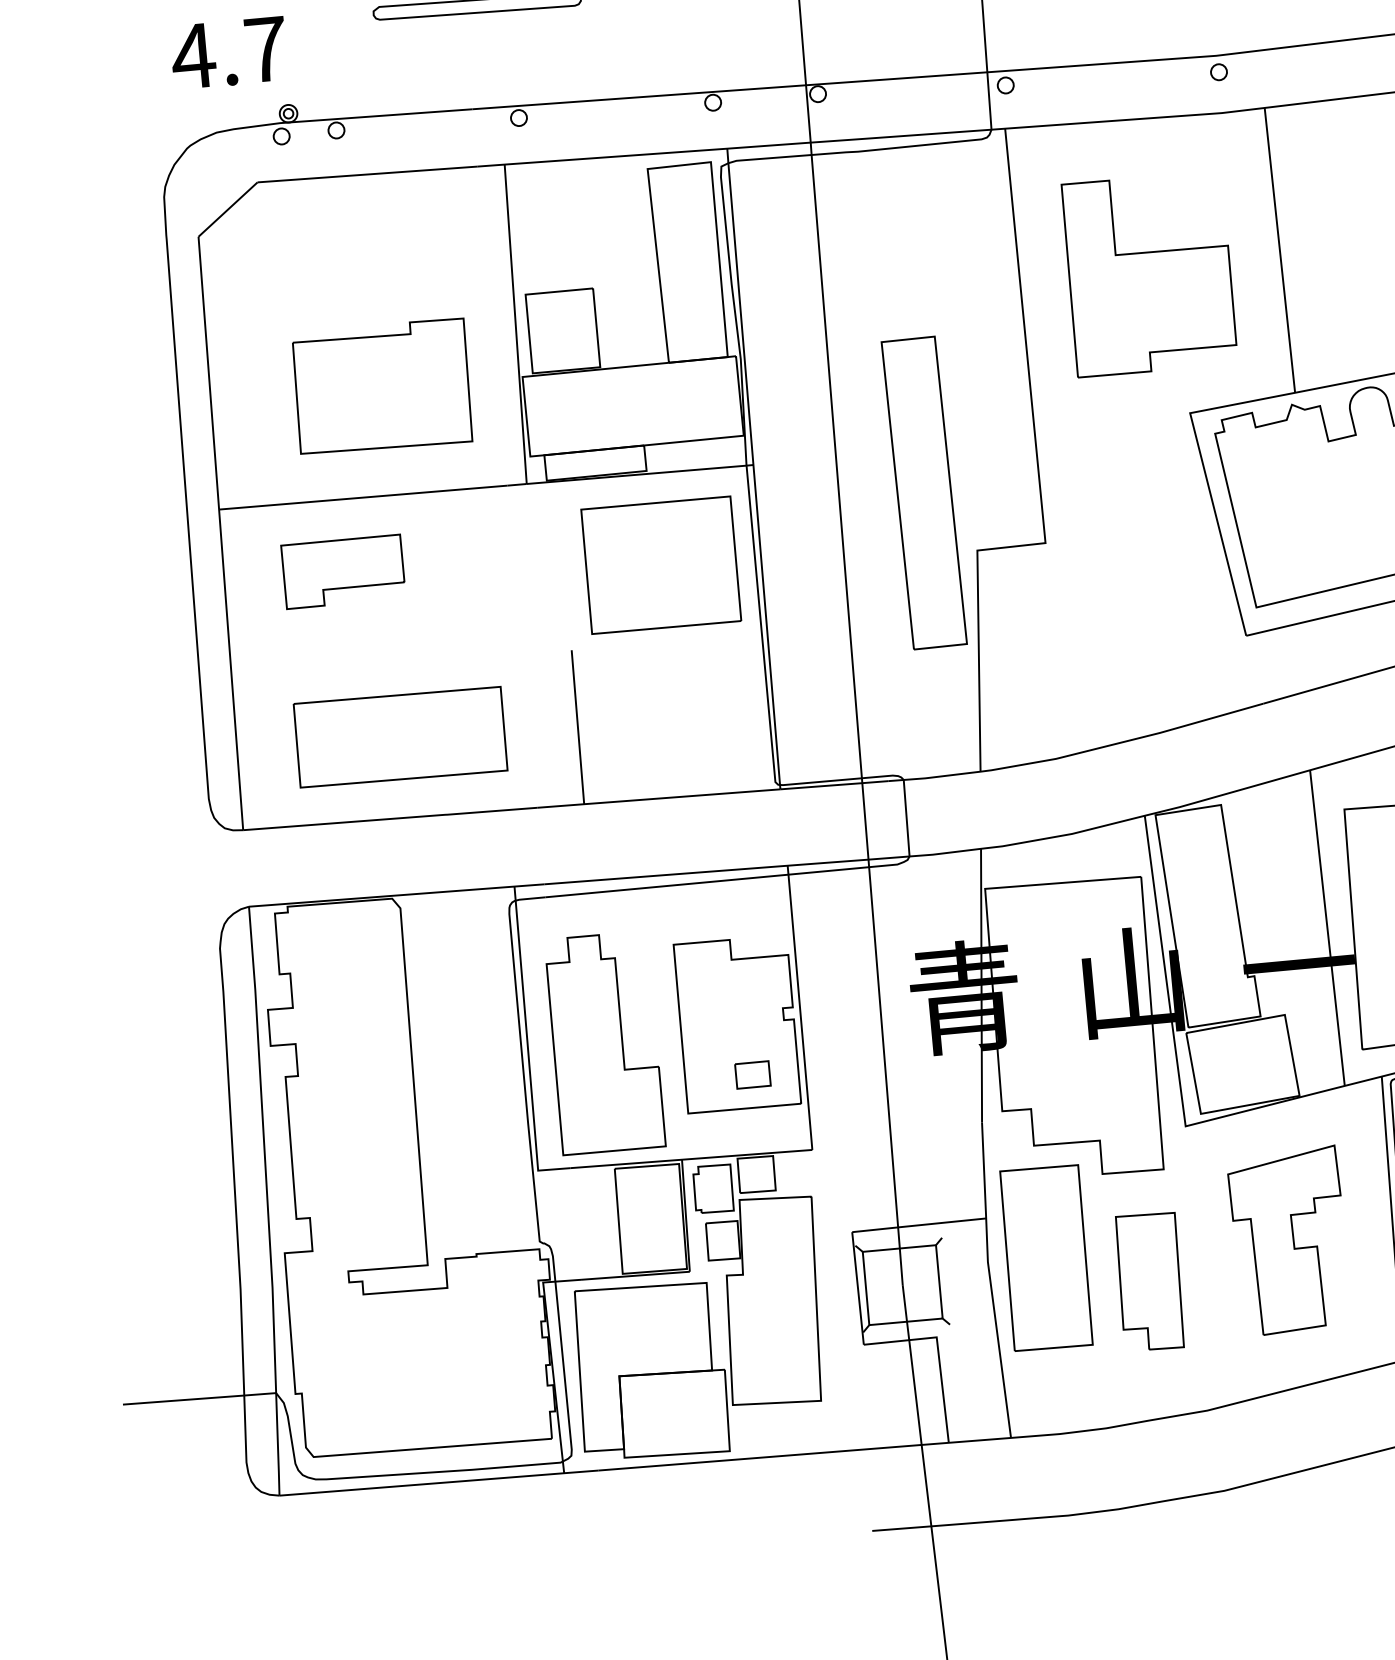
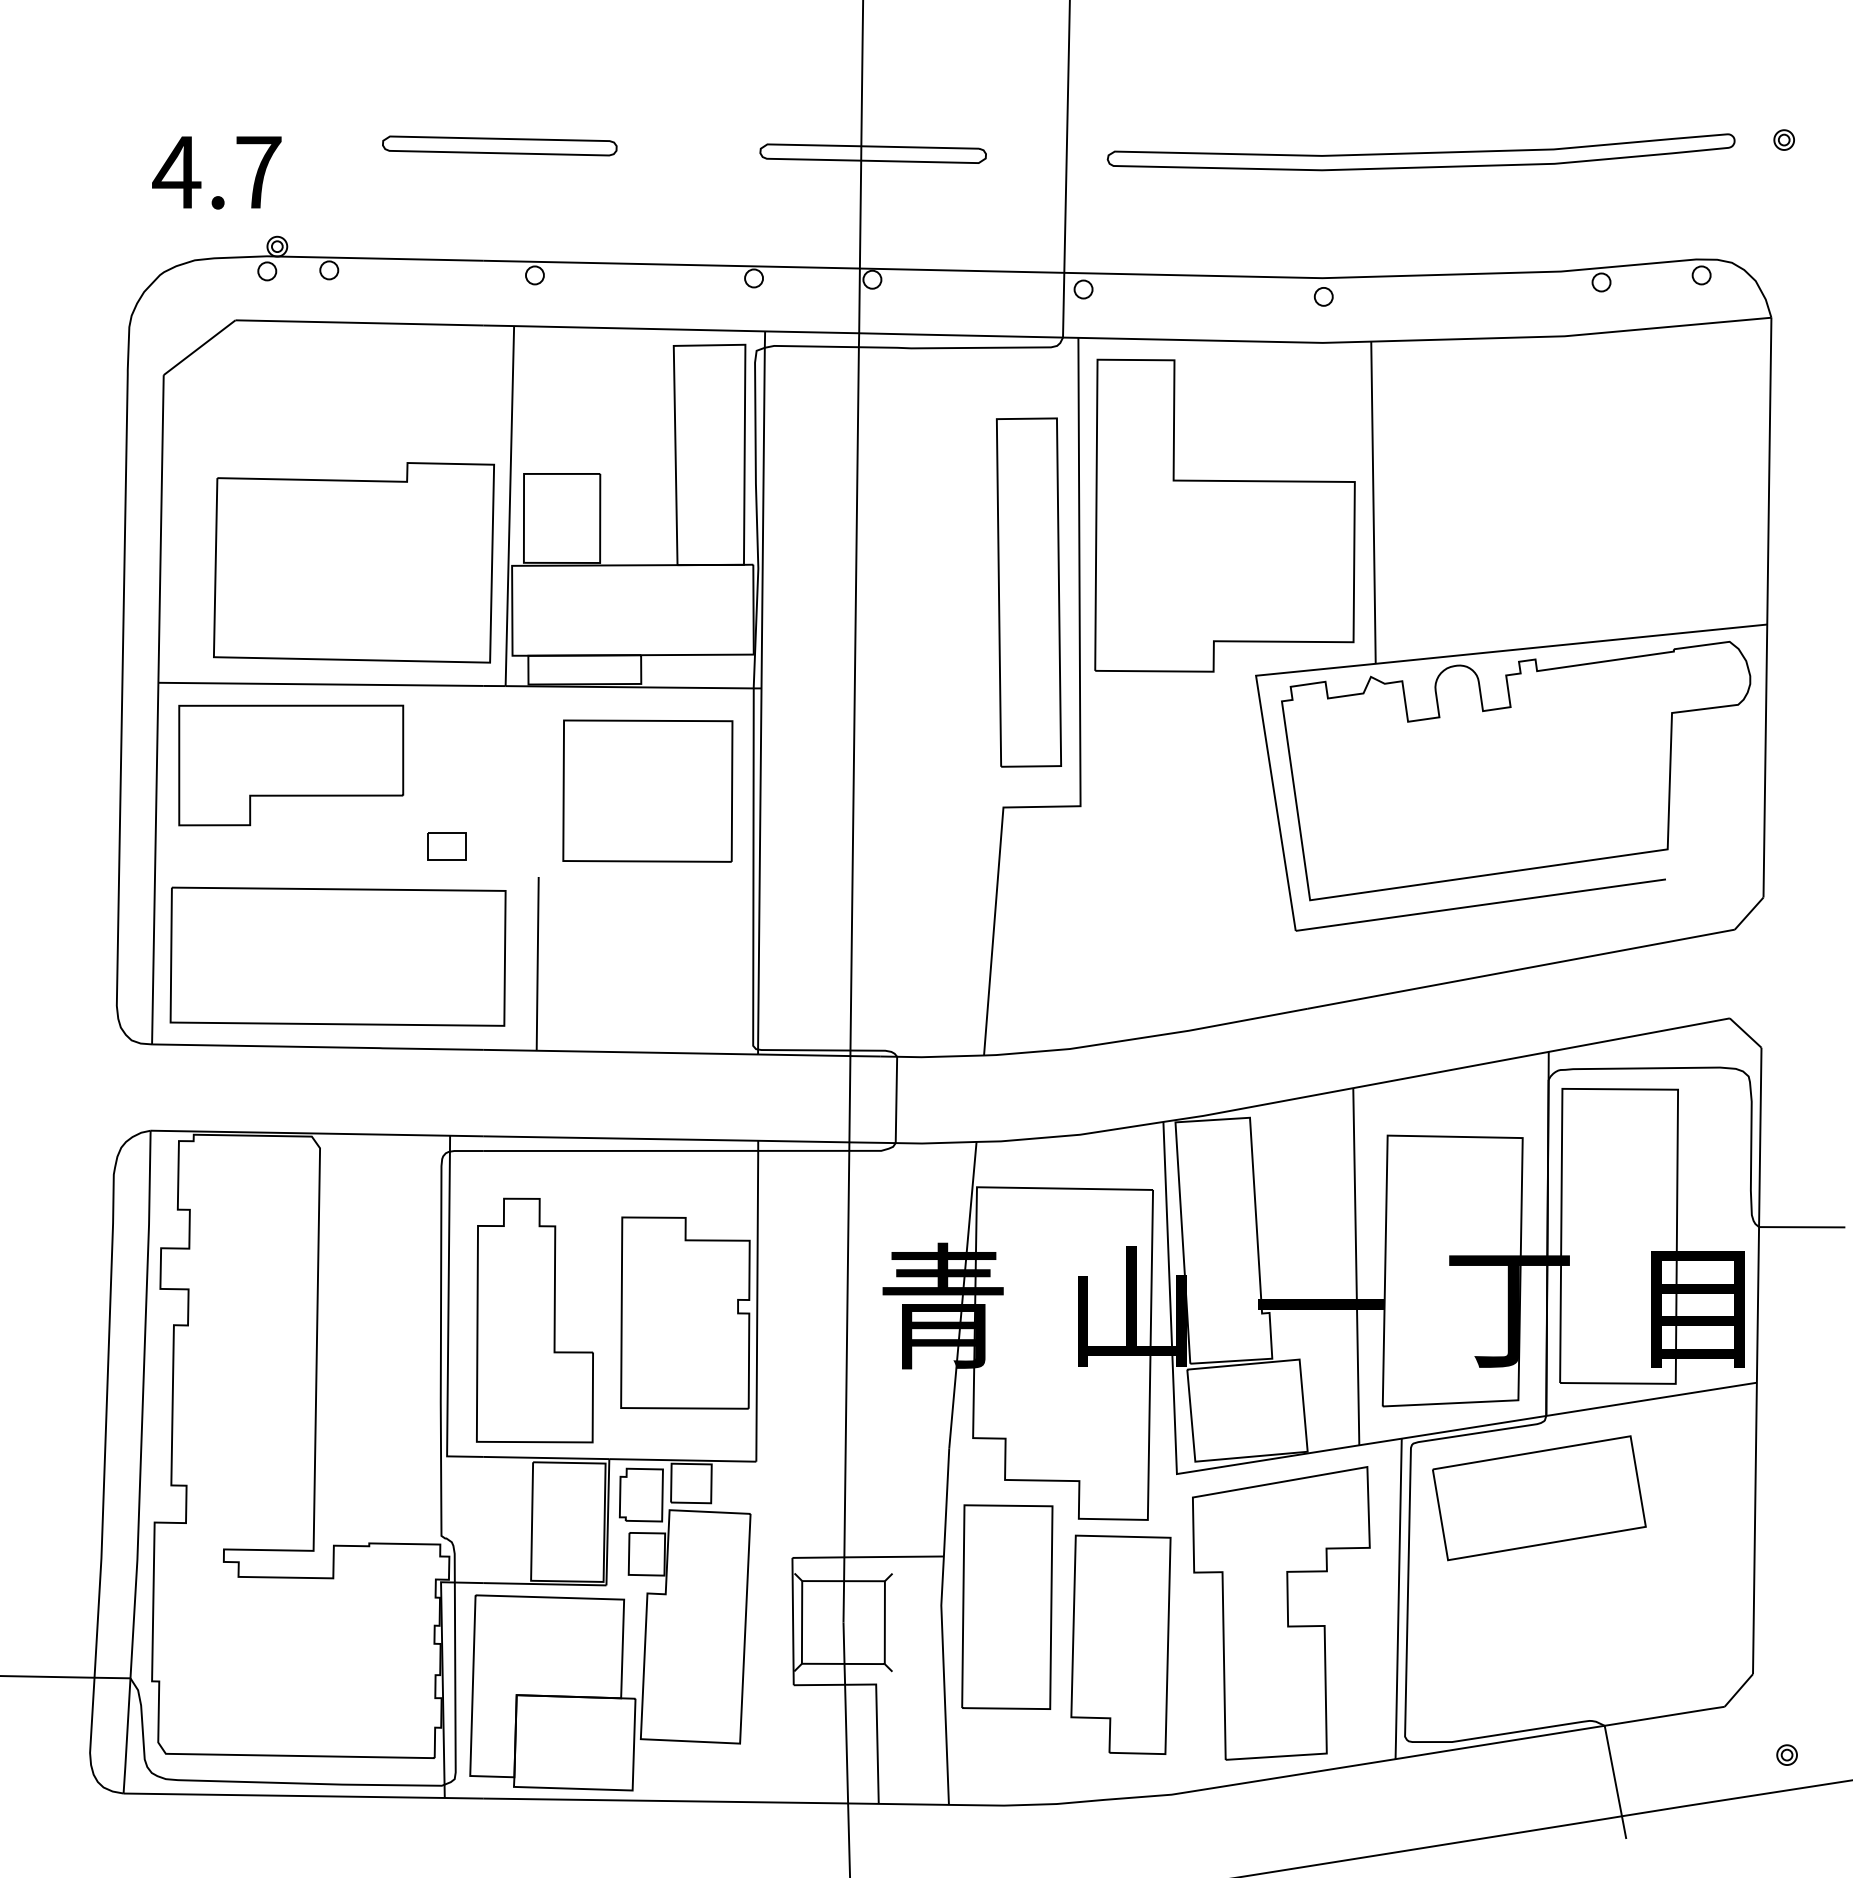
part: (1149, 273) -> (1224, 515), size x1.43
part: (381, 387) -> (353, 562), size x1.43
part: (923, 493) -> (1028, 592), moved
part: (343, 571) -> (291, 765), size x1.67
part: (400, 737) -> (337, 956), size x1.43
part: (752, 1074) -> (446, 846), moved
part: (1289, 1241) -> (1281, 1613), size x1.43
part: (1149, 1281) -> (1120, 1644), size x1.43

